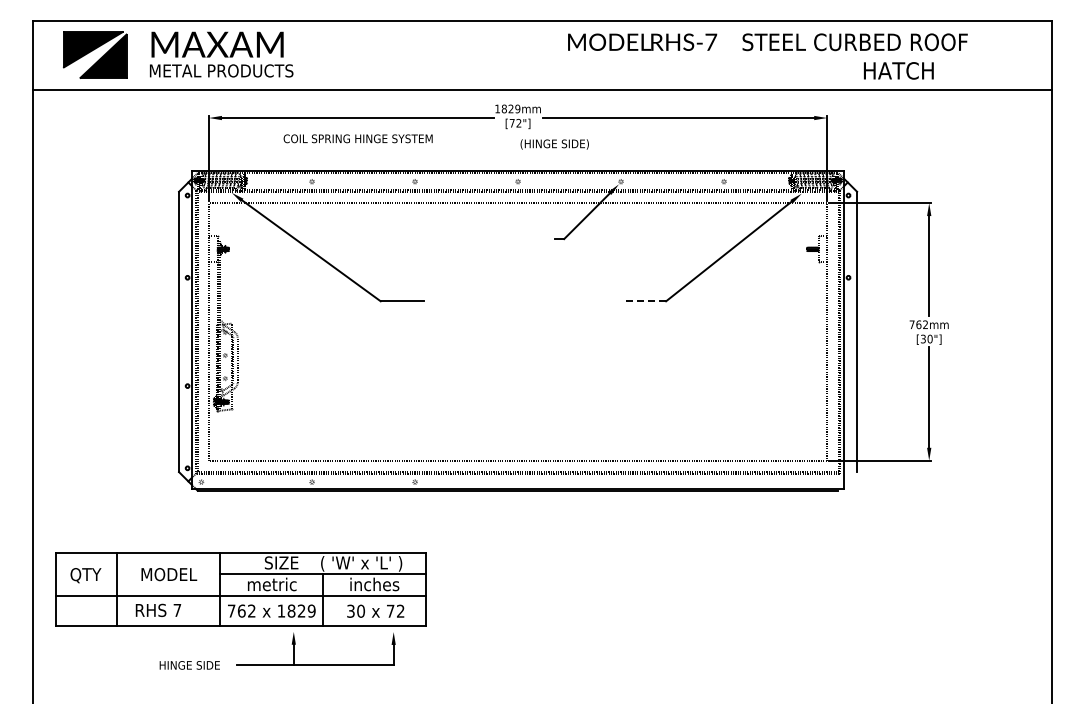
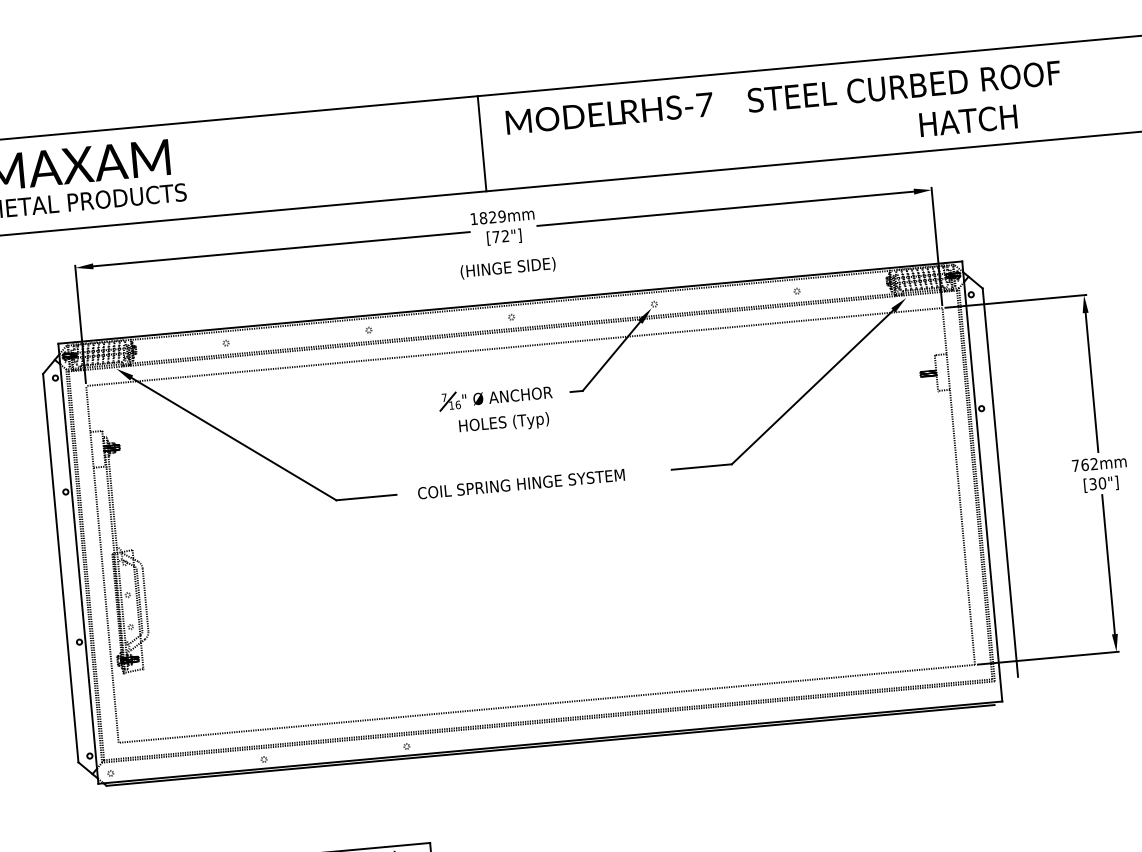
line: (508, 55) -> (482, 143), added
text: (767, 56) -> (784, 117), moved
text: (357, 138) -> (520, 483), moved
text: (554, 144) -> (507, 268), moved
part: (500, 246) -> (495, 409), added
line: (644, 301) -> (701, 467), dashed -> solid

